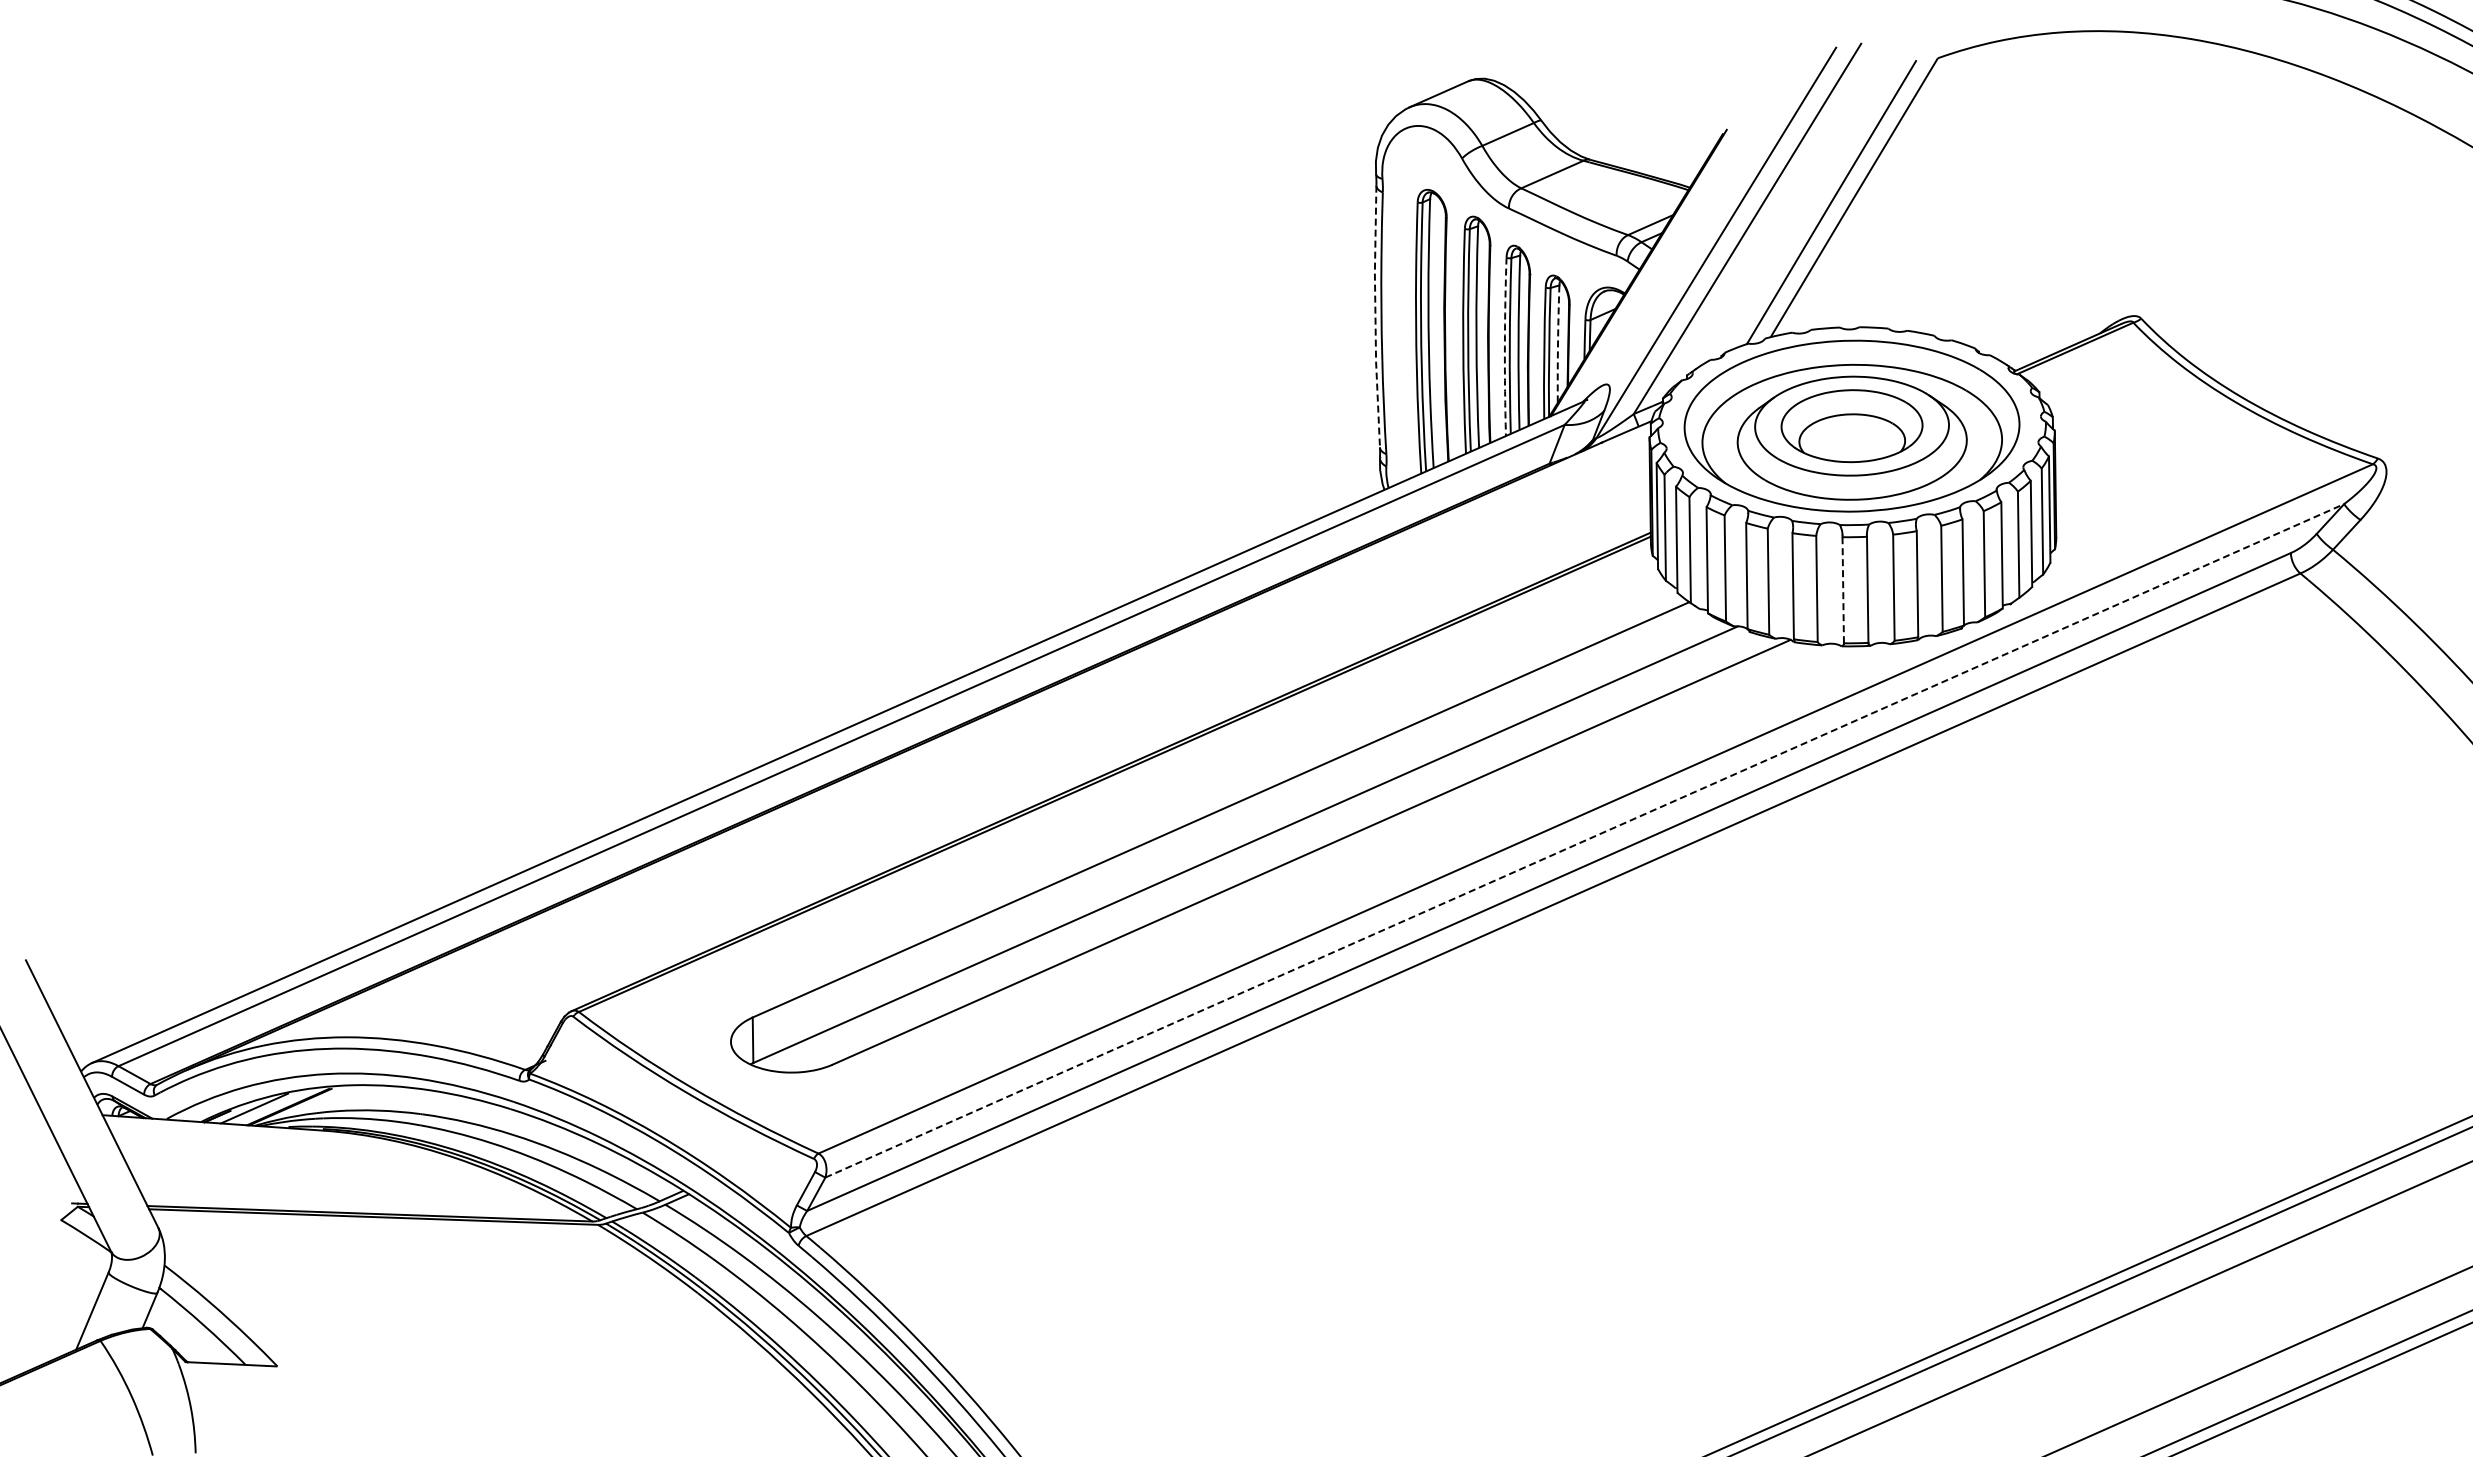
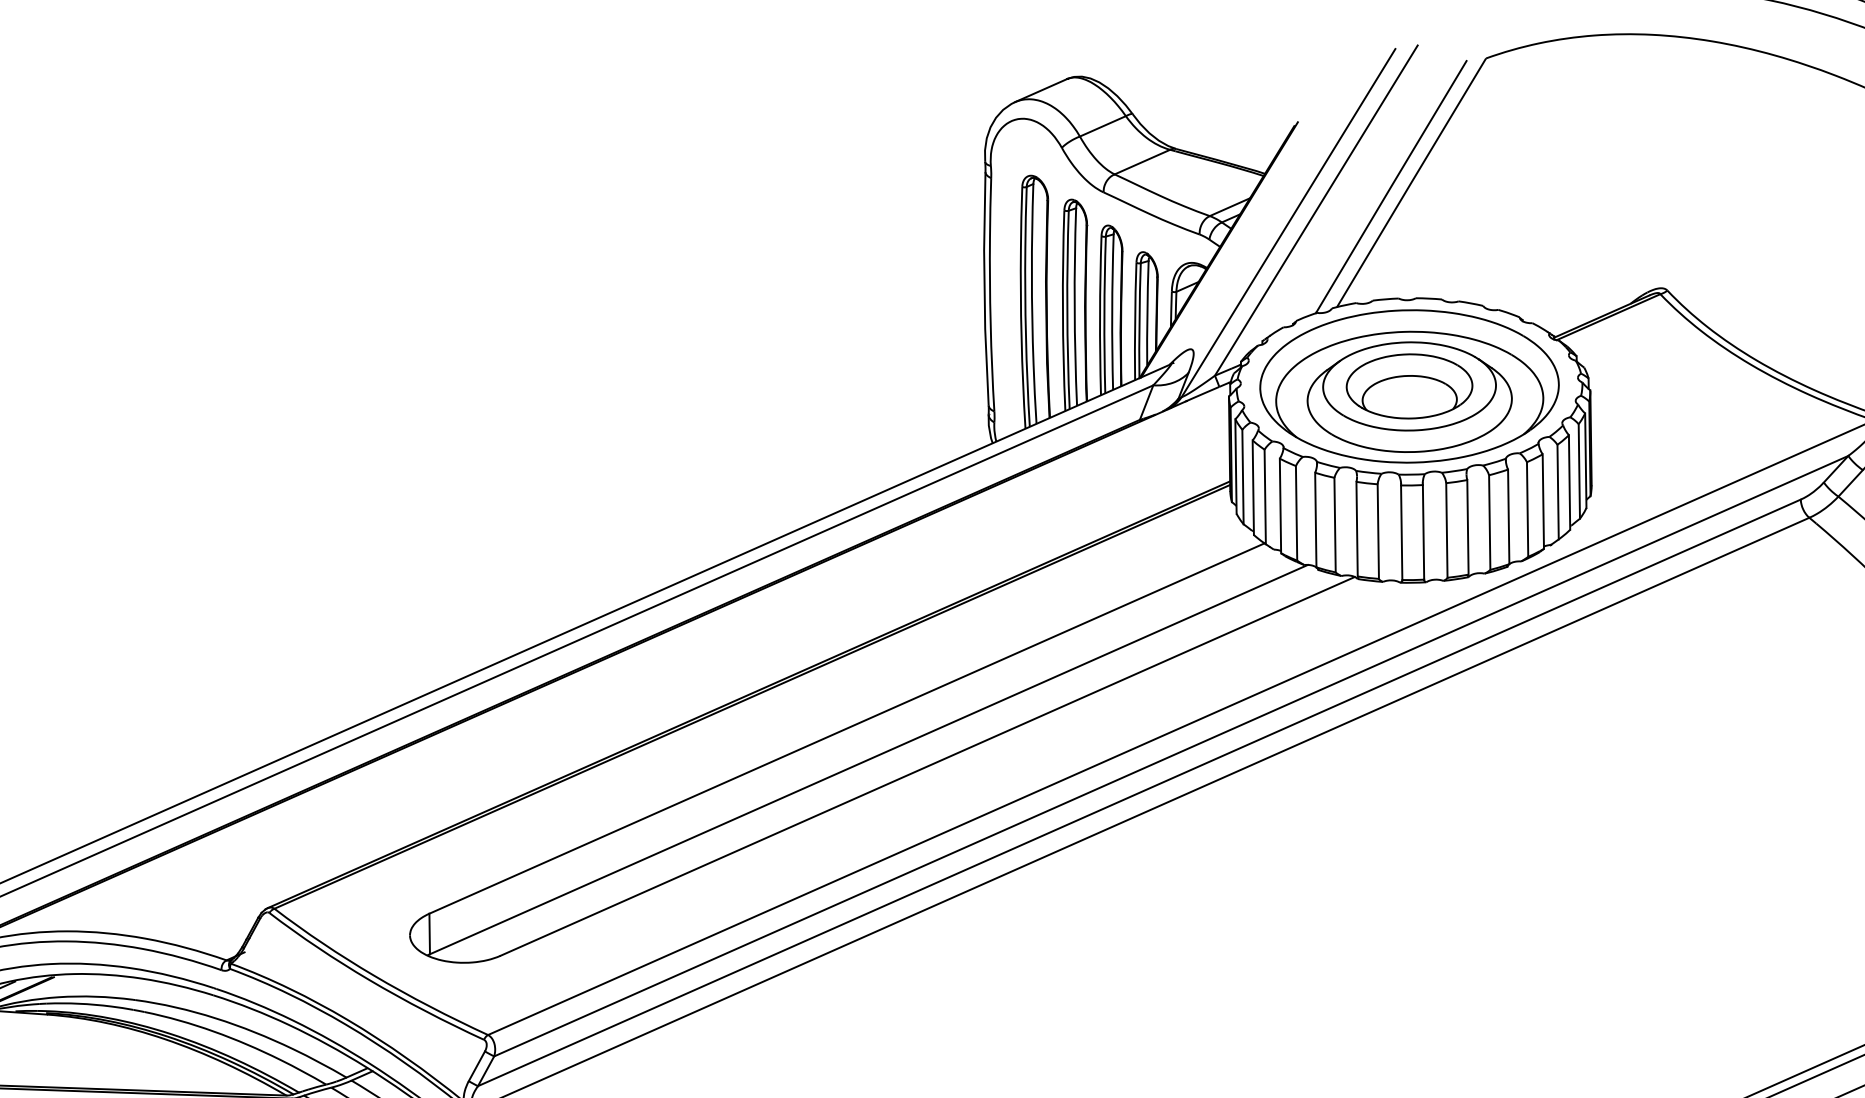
line: (1375, 316) -> (984, 288), dashed -> solid
arc: (1558, 344) -> (1147, 313), dashed -> solid
arc: (1504, 346) -> (1099, 315), dashed -> solid
line: (1843, 590) -> (1401, 532), dashed -> solid
line: (1584, 840) -> (1171, 755), dashed -> solid

